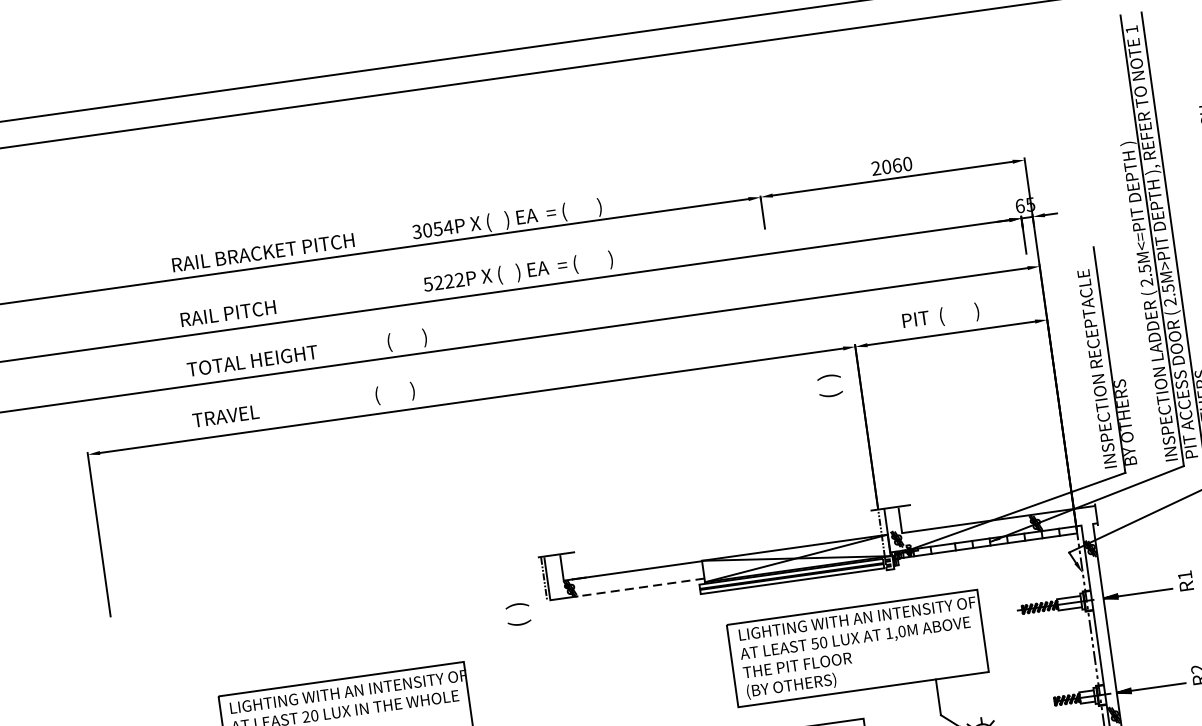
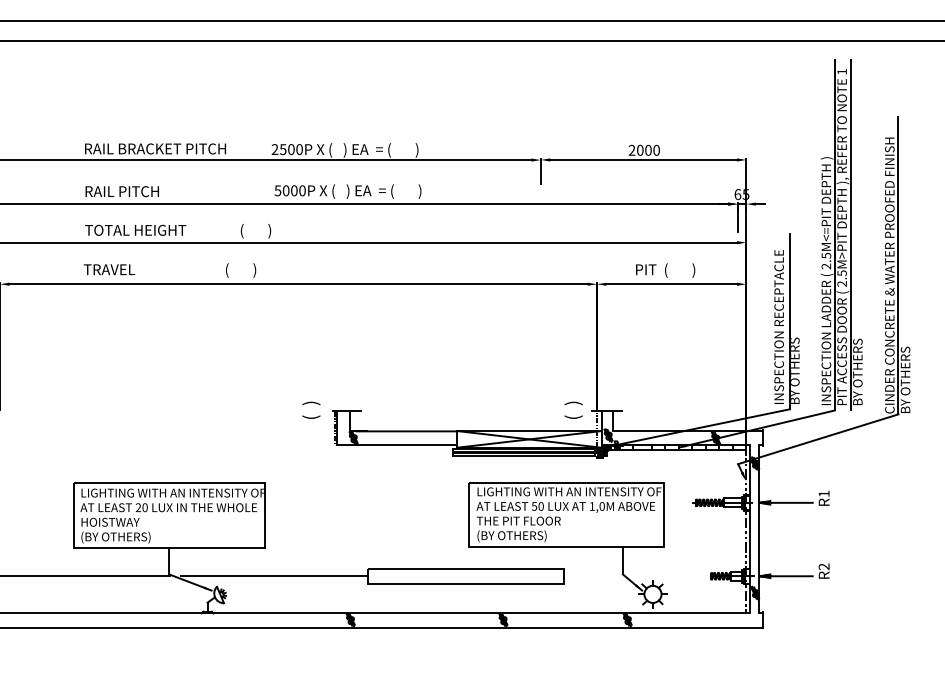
text: (897, 164) -> (648, 149), 2060 -> 2000
text: (433, 229) -> (287, 149), 3054P -> 2500P
text: (448, 281) -> (293, 190), 5222P -> 5000P
text: (829, 384) -> (573, 409), moved
line: (639, 587) -> (406, 444), dashed -> solid
text: (518, 613) -> (311, 409), moved

